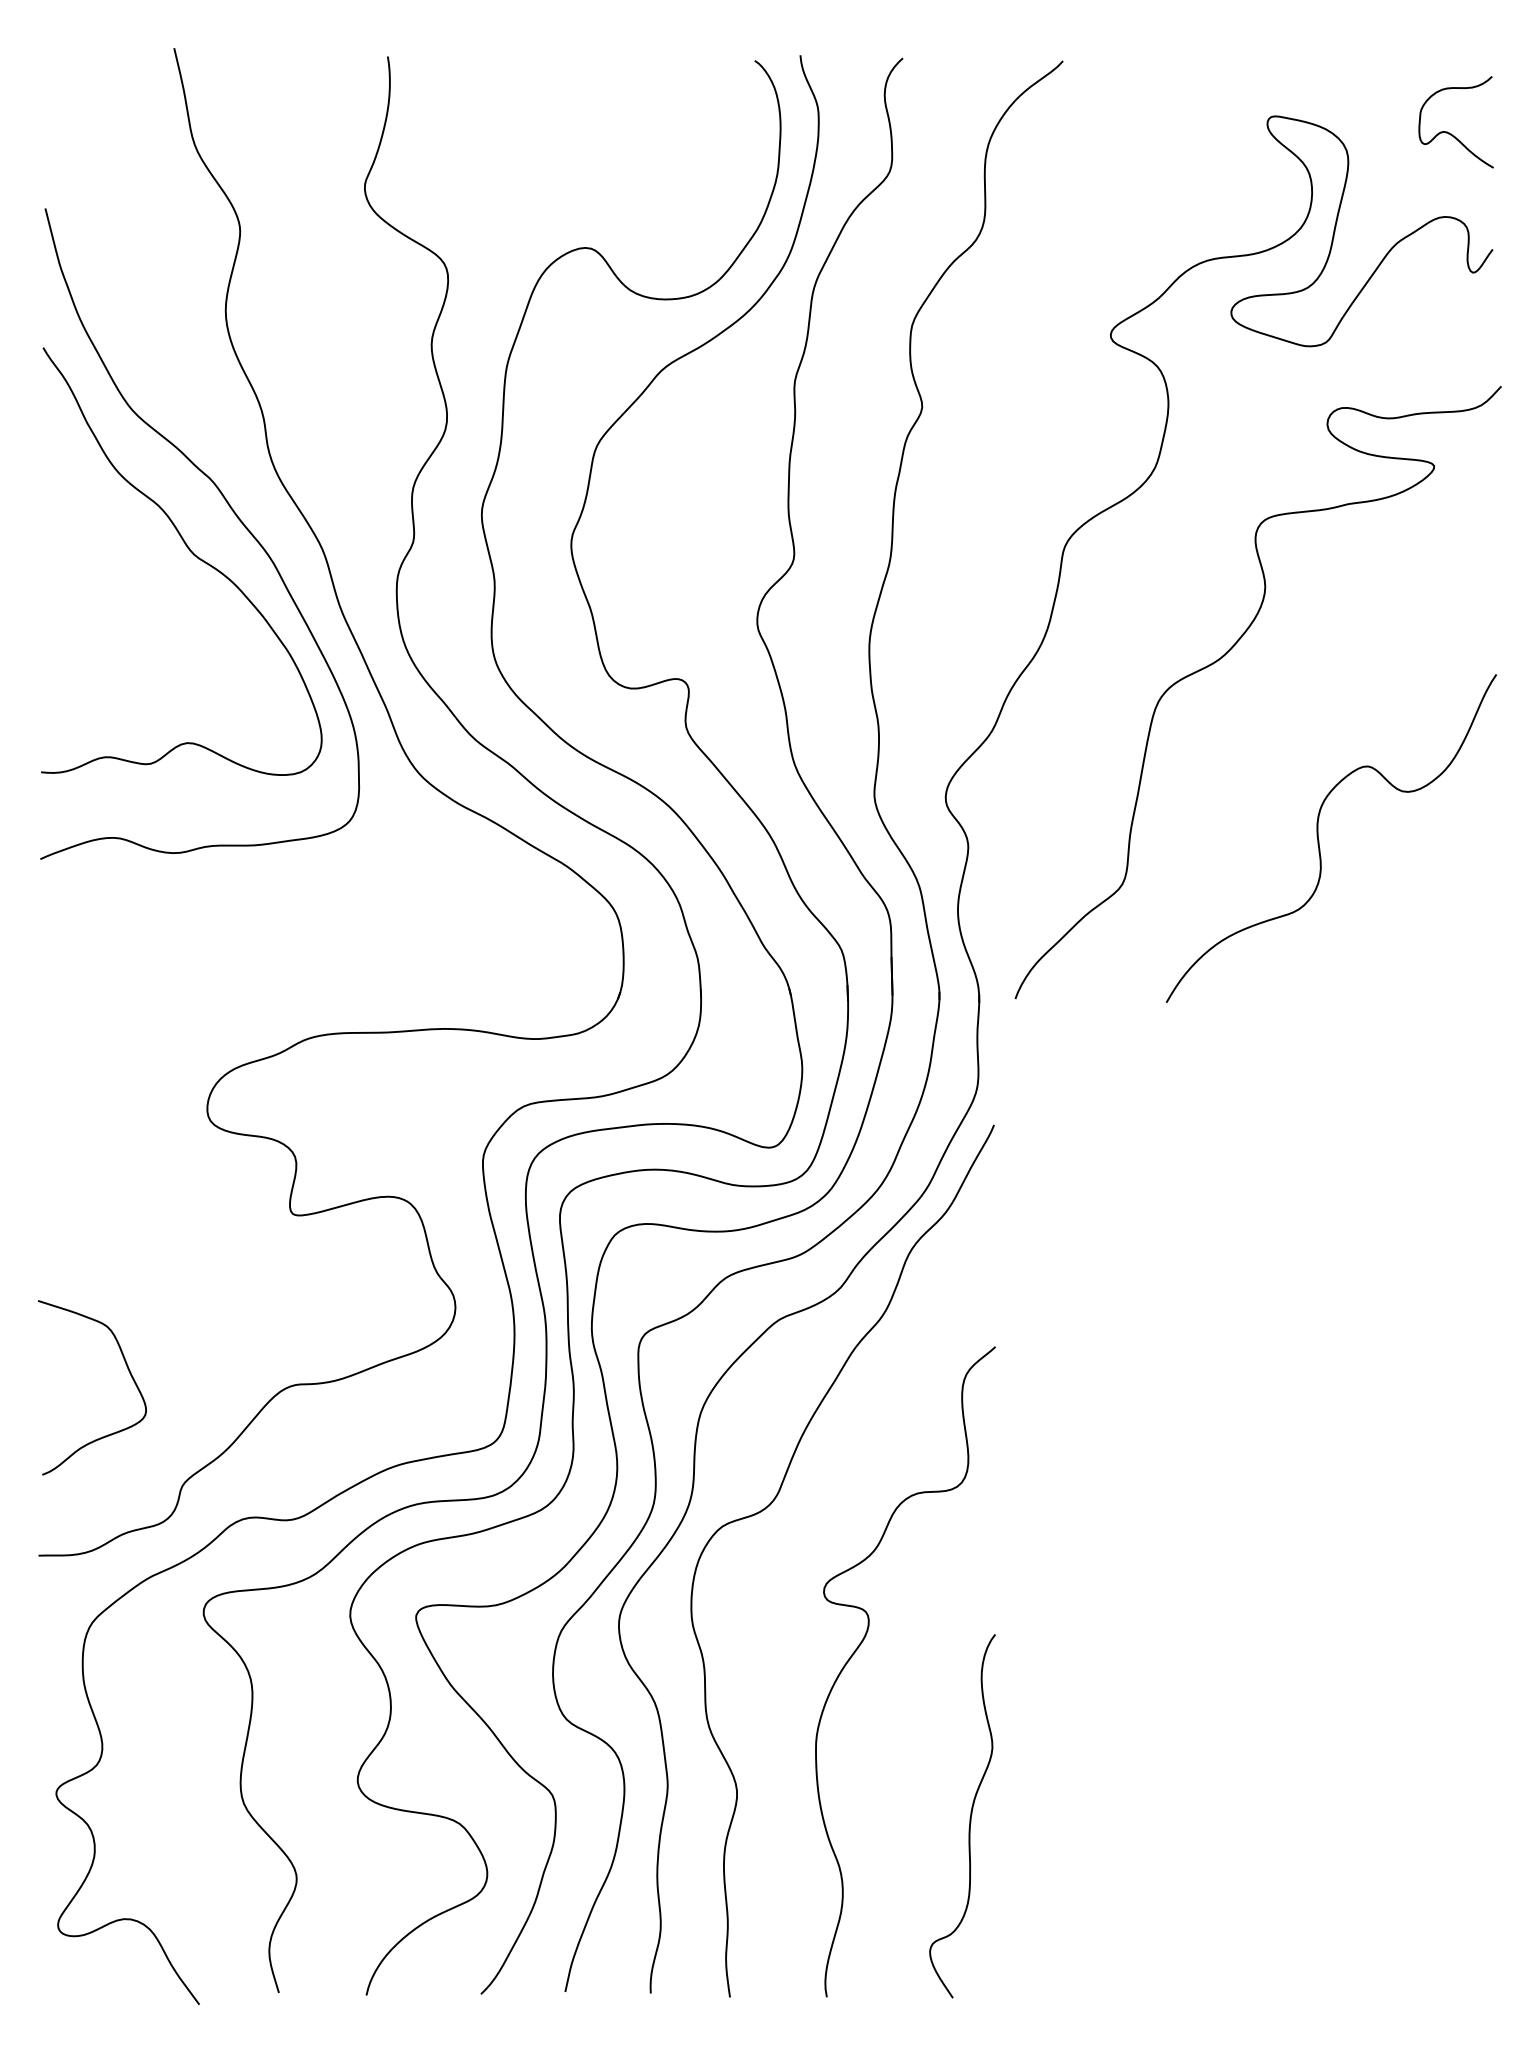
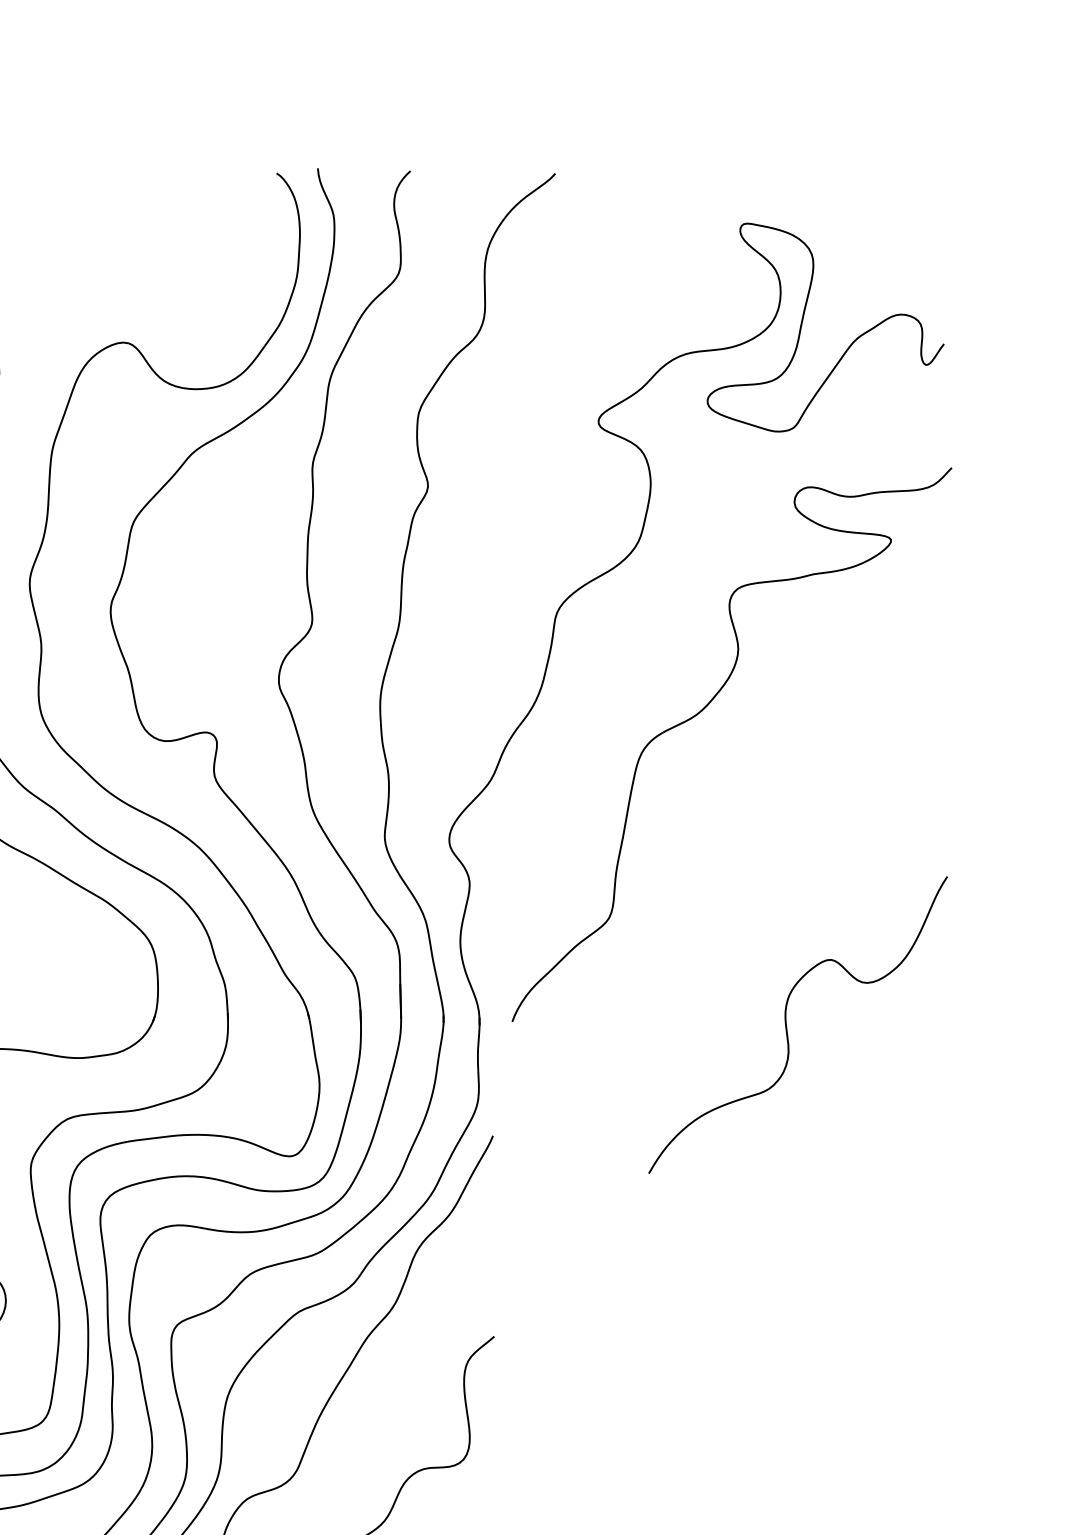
curve: (1449, 132) -> (904, 238), removed
curve: (1319, 840) -> (787, 1026), moved

